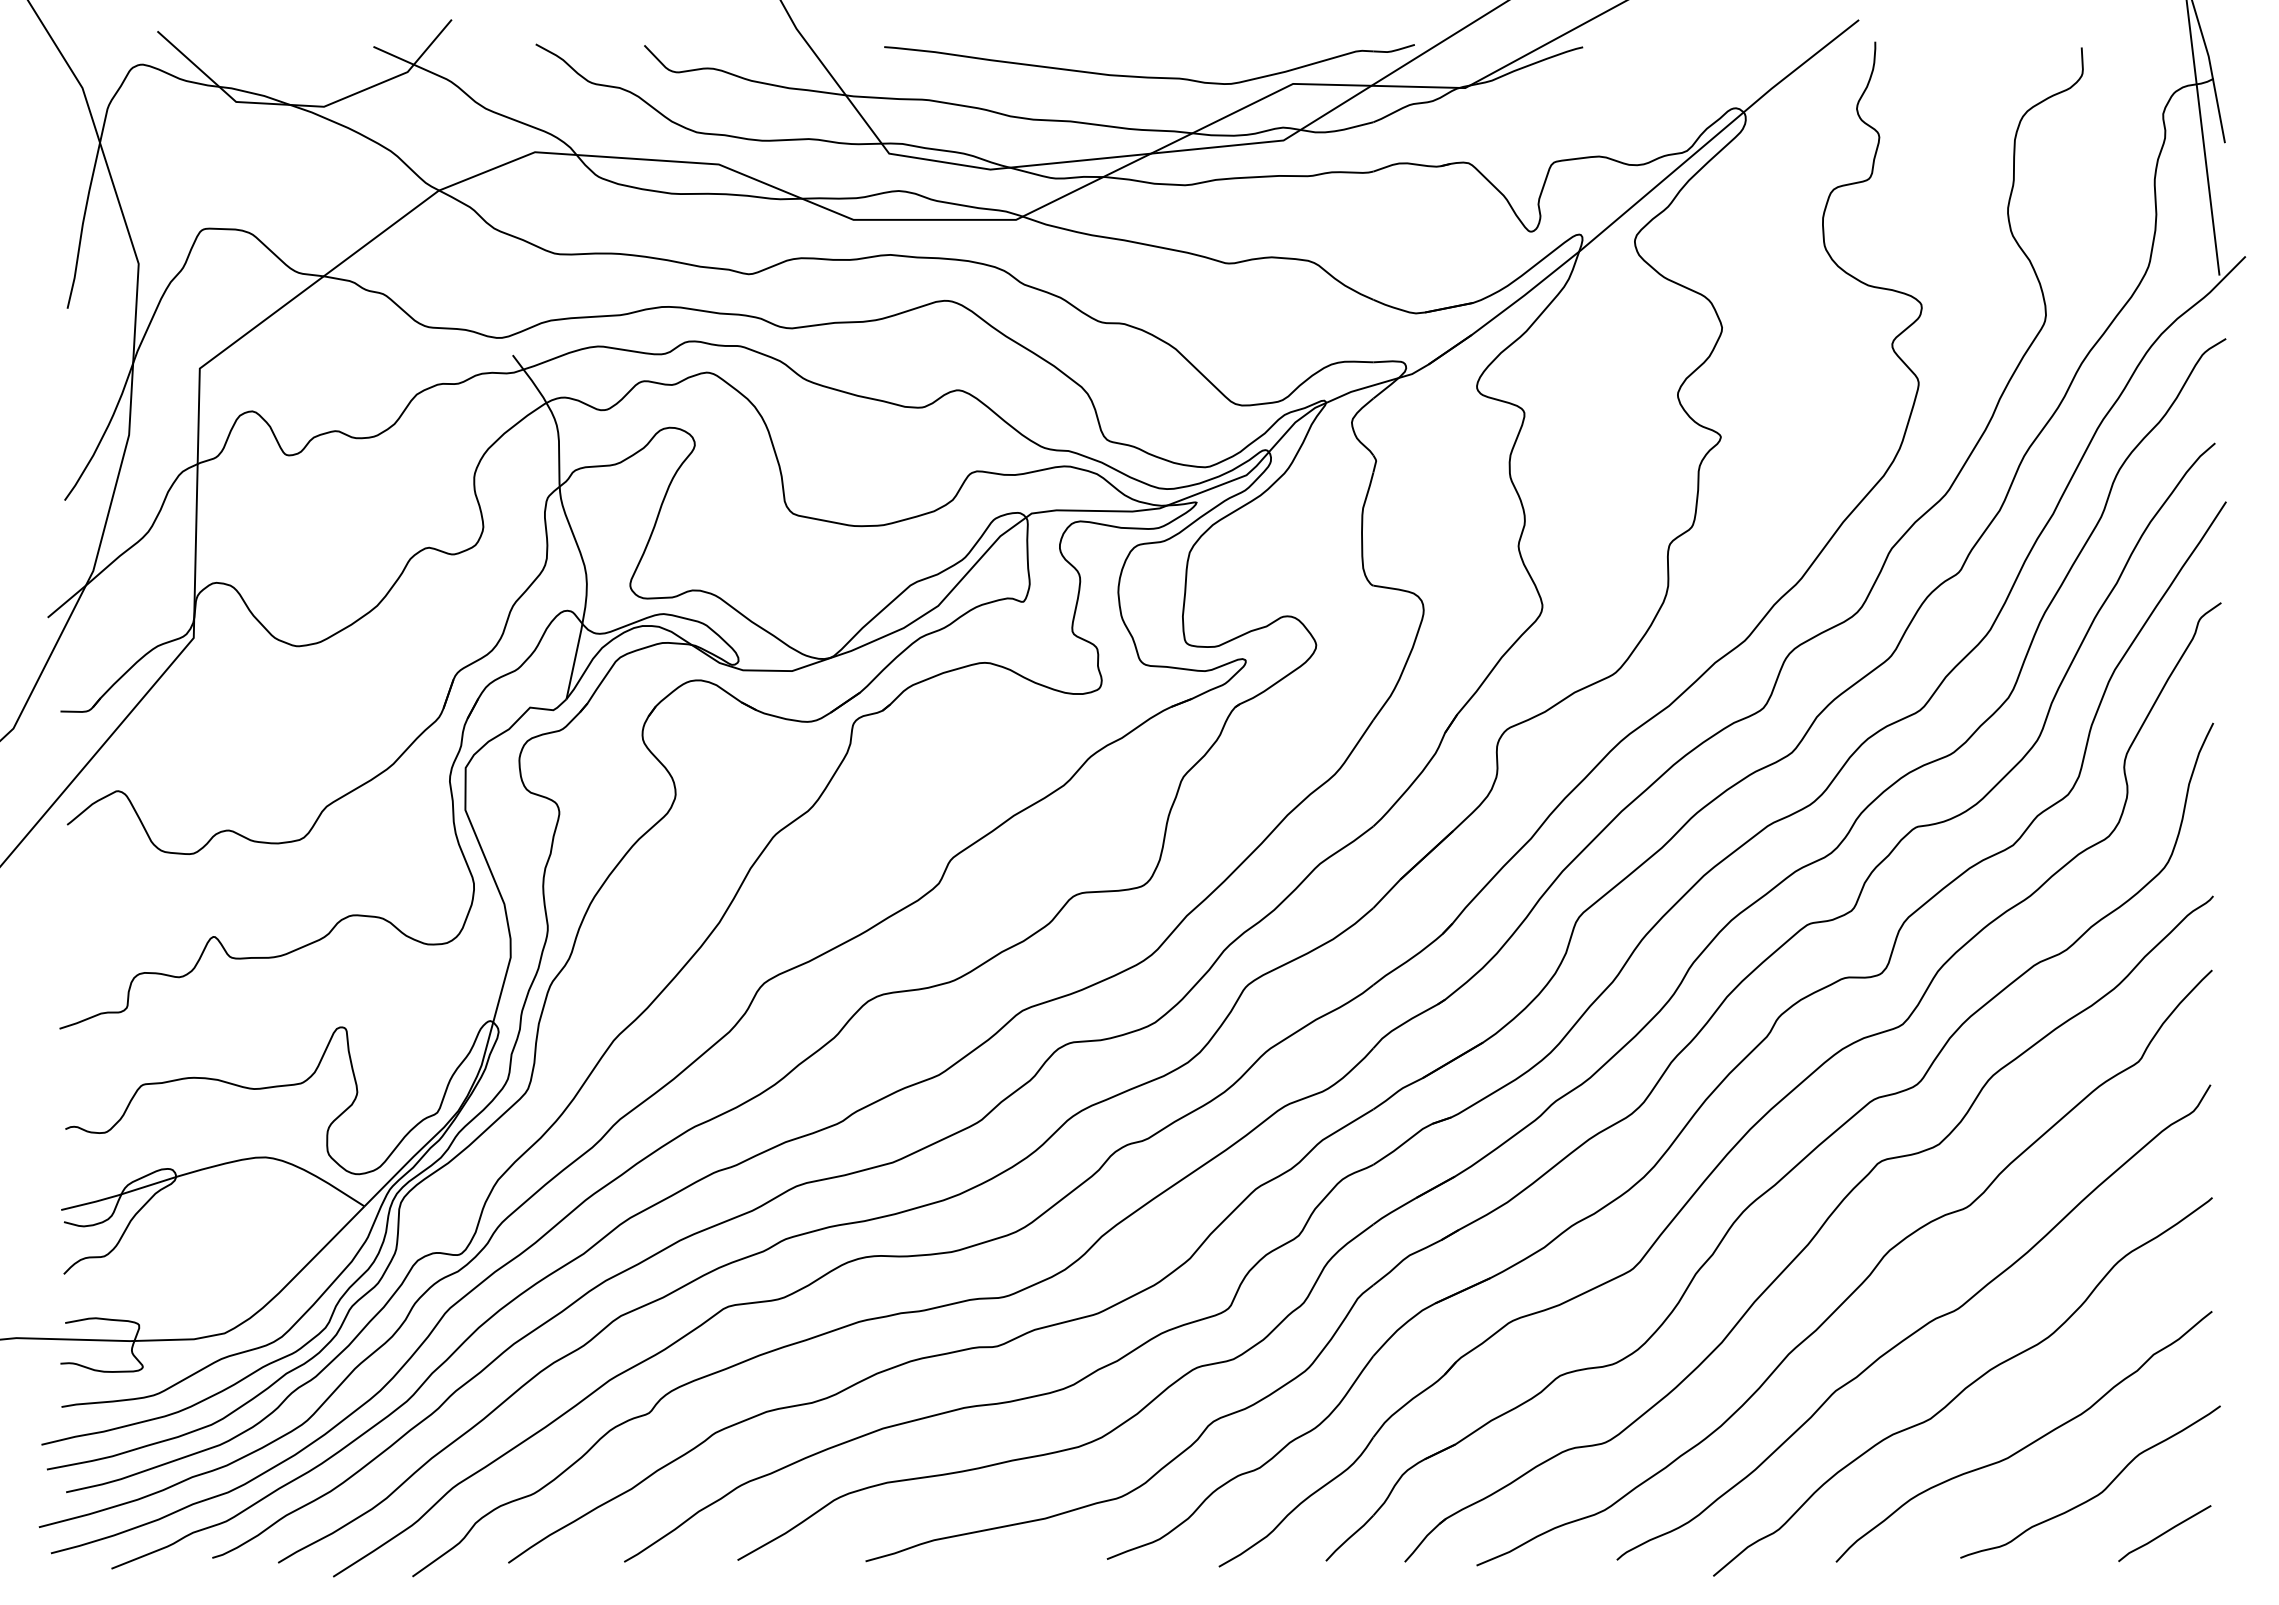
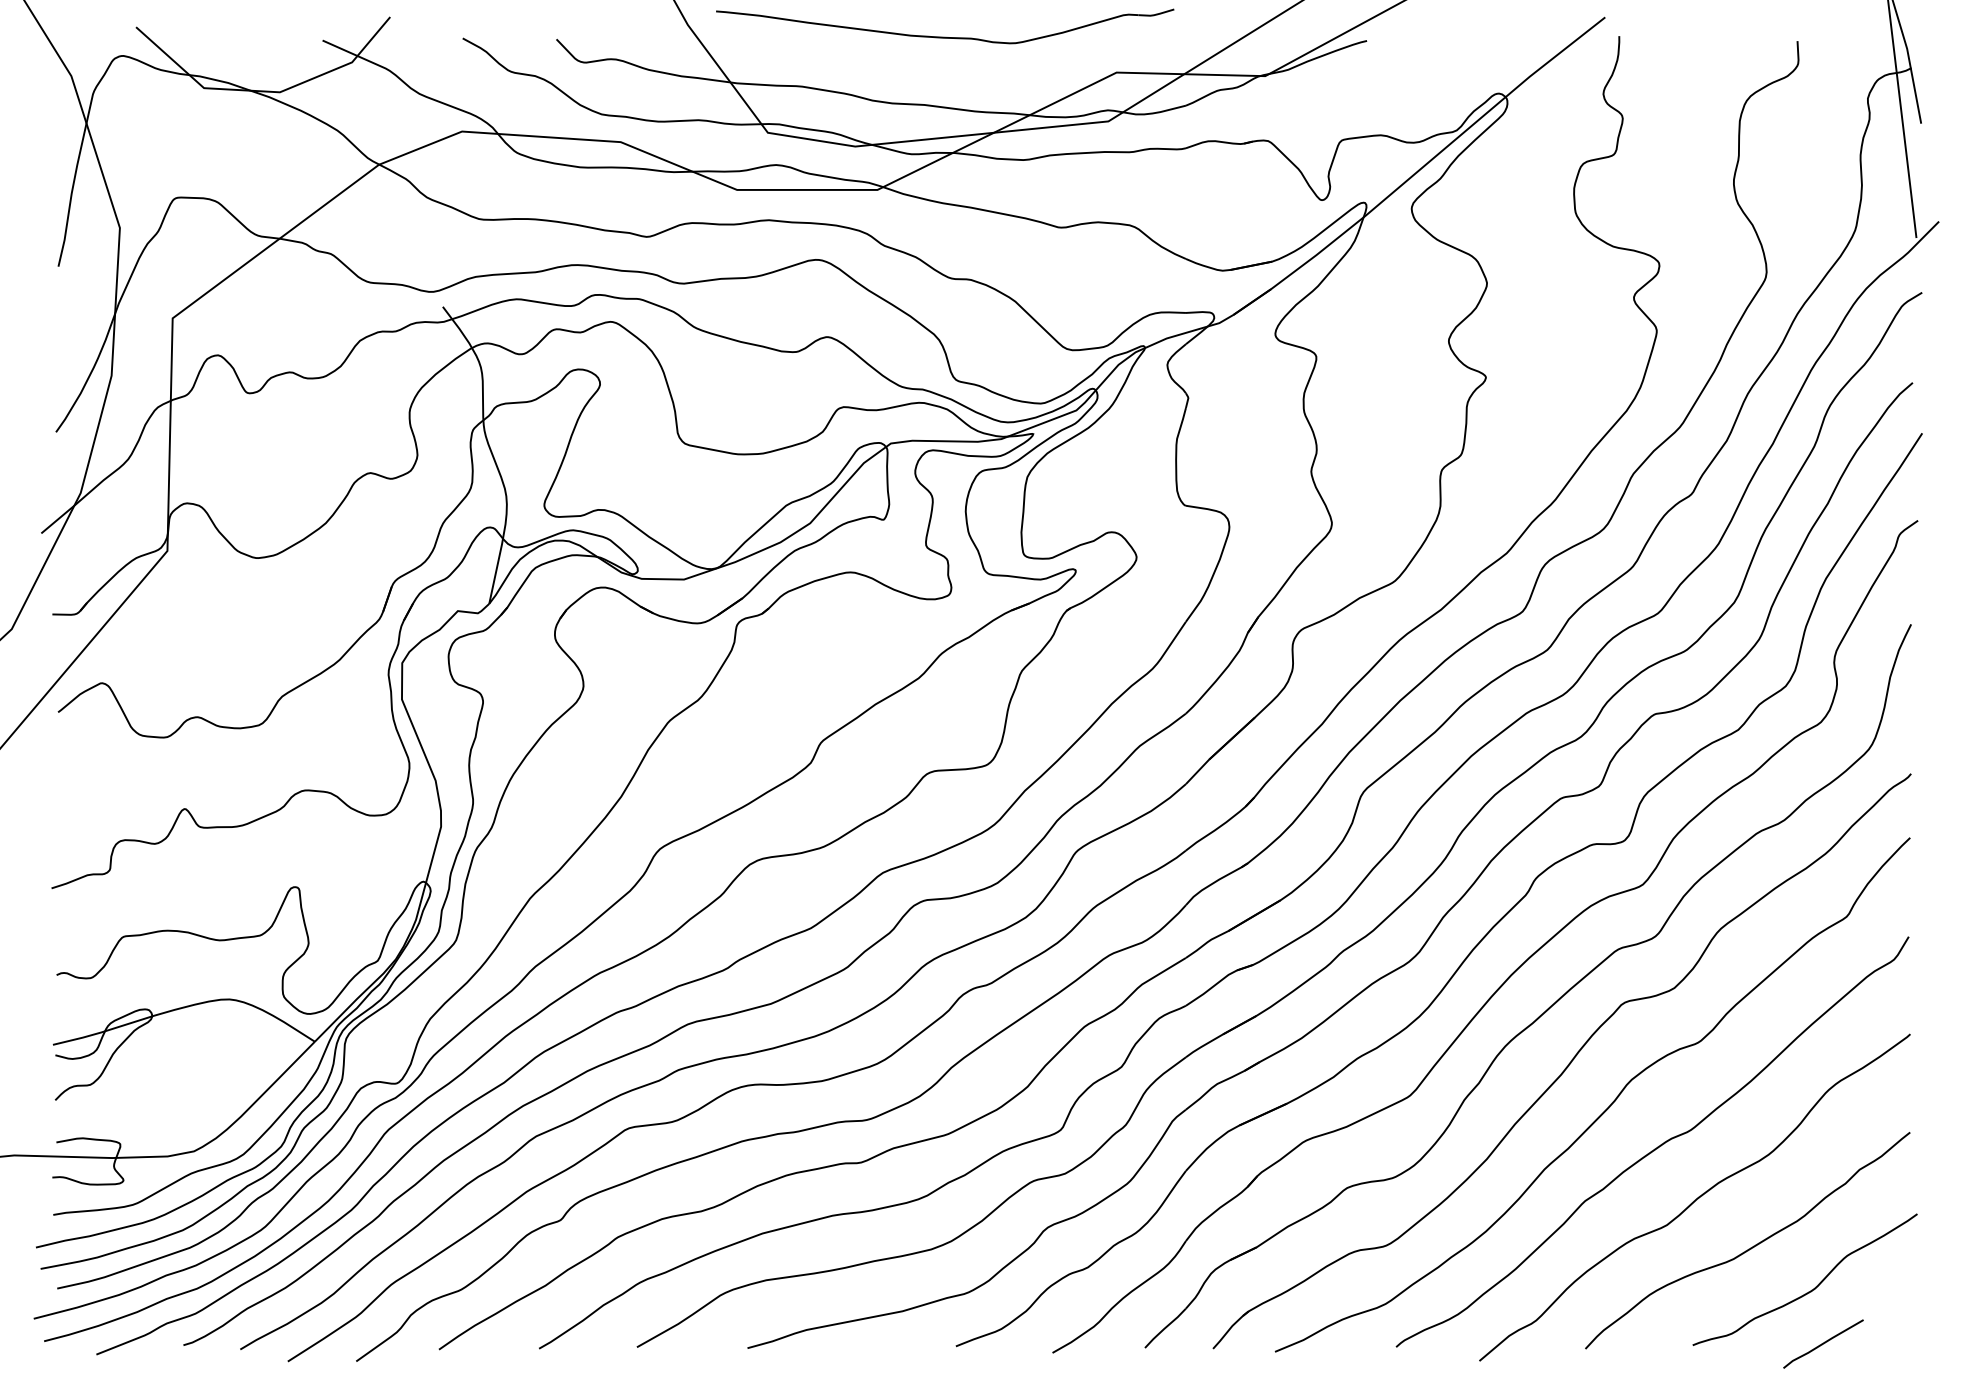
part: (1149, 76) -> (945, 36), moved
line: (2164, 1533) -> (1823, 1344), moved

